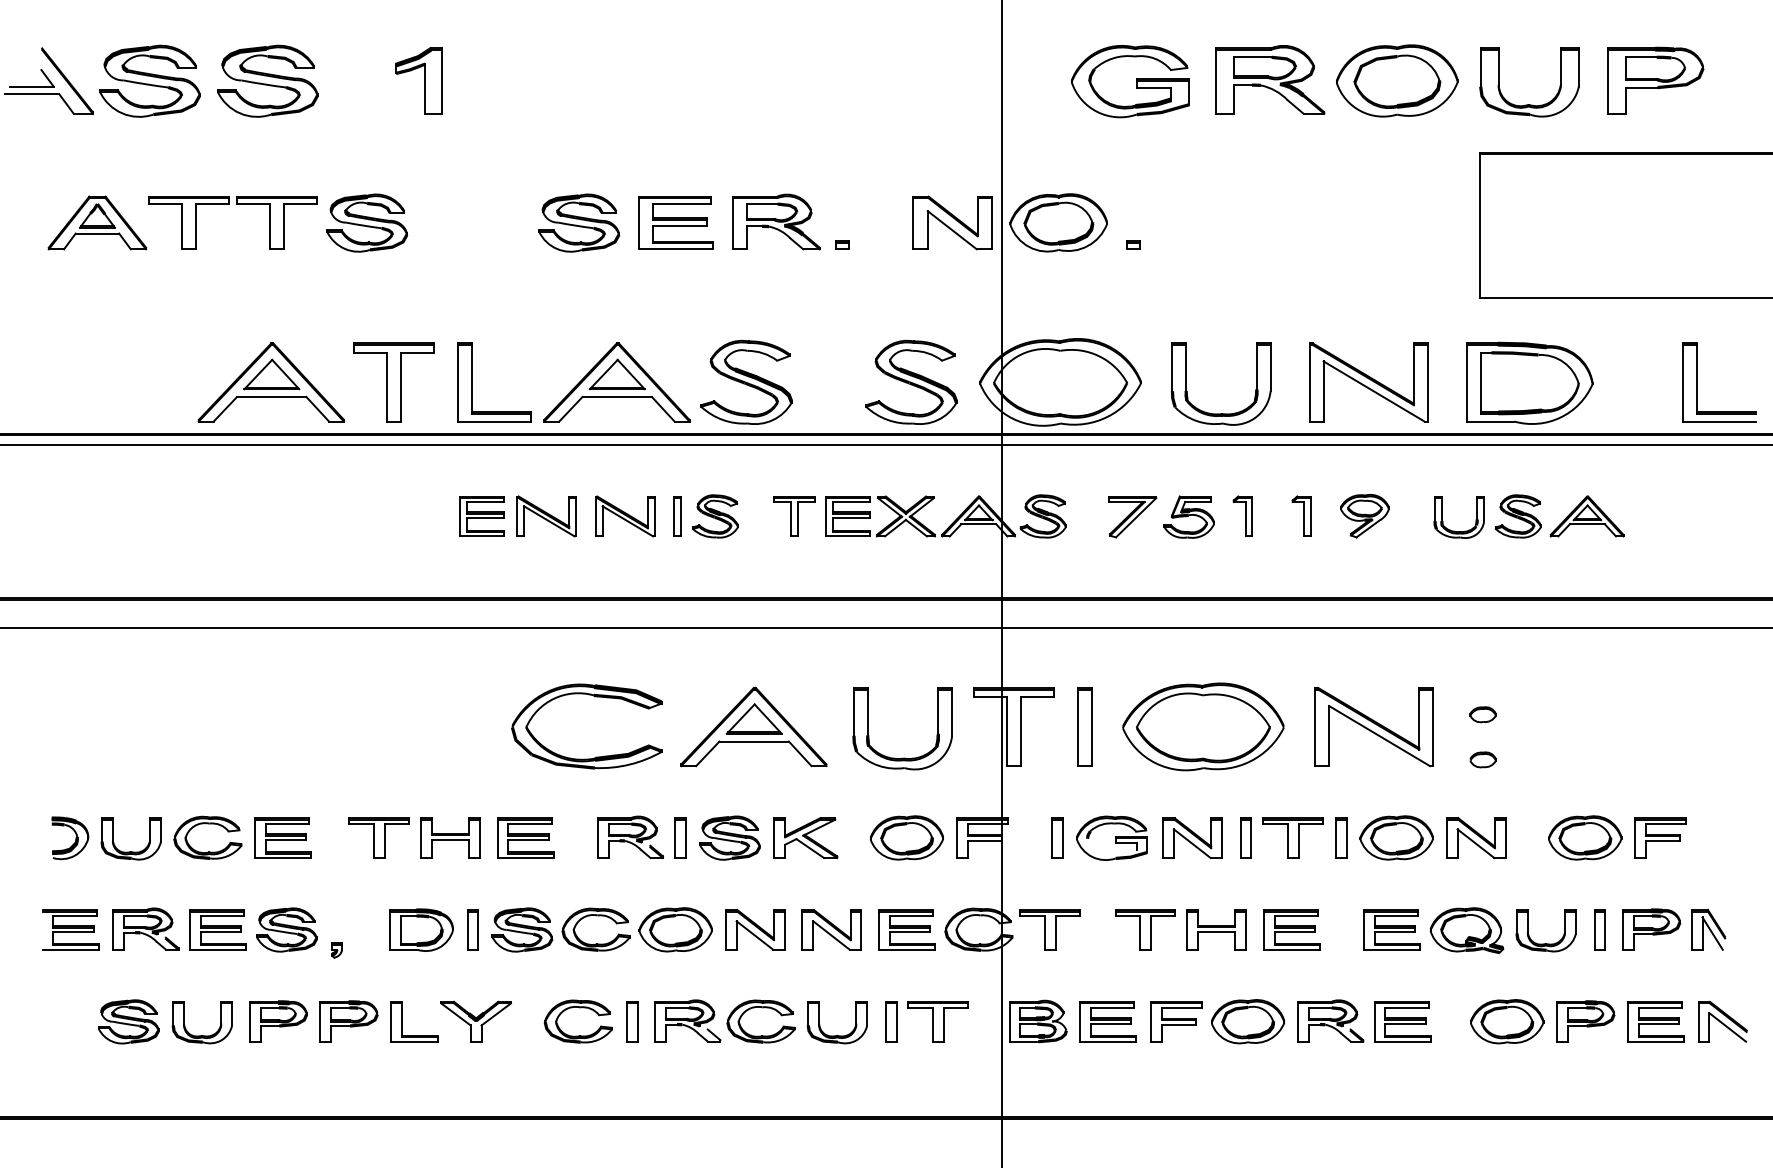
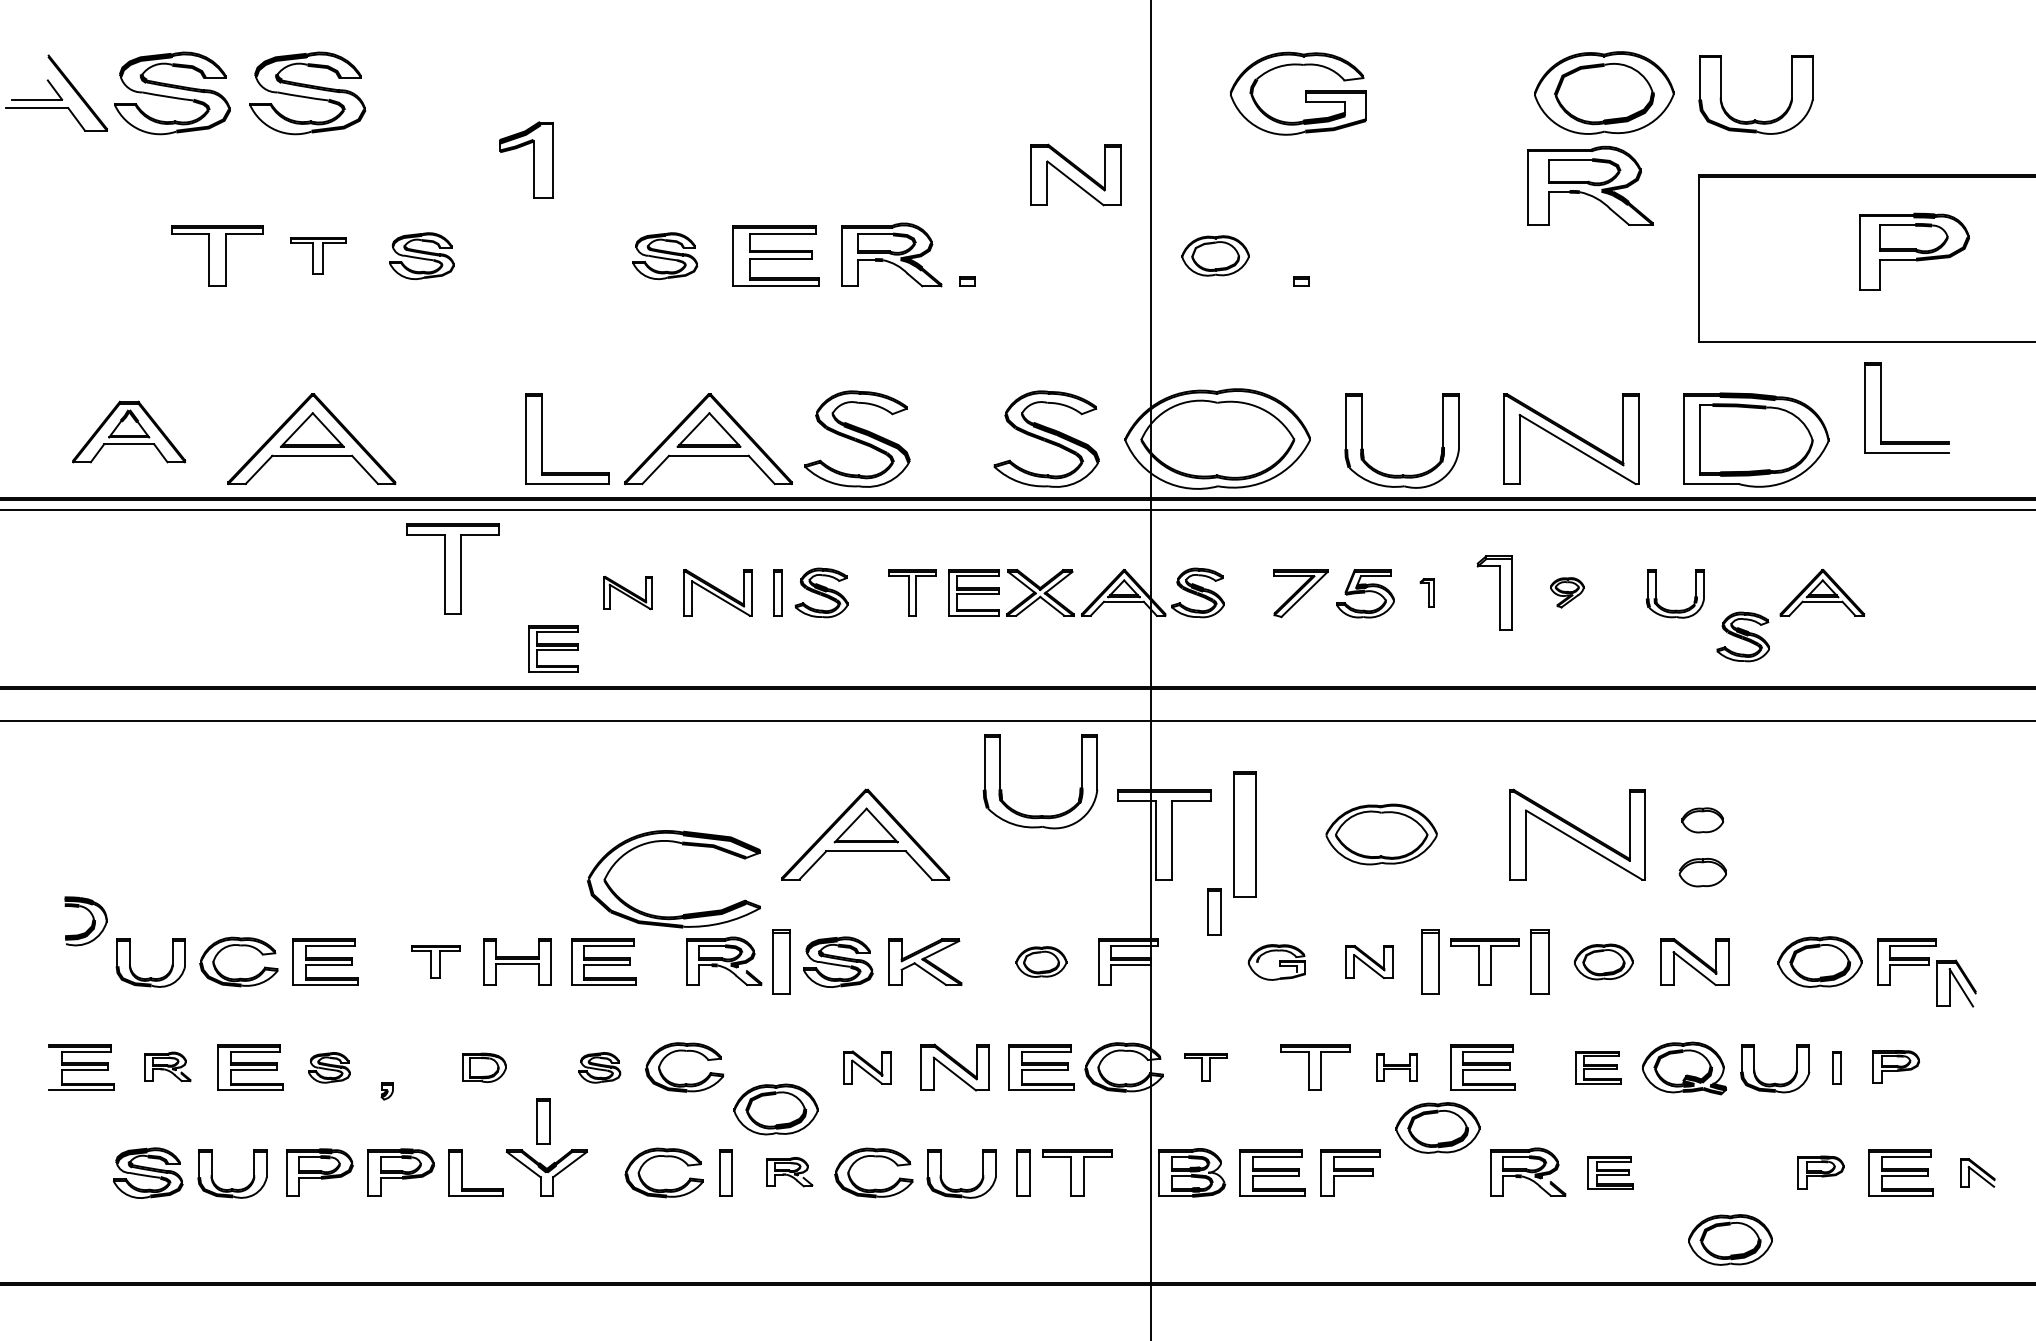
part: (1270, 79) -> (1590, 185), moved
part: (425, 80) -> (533, 159), moved
part: (1656, 80) -> (1914, 251), moved
part: (97, 222) -> (129, 431), moved
part: (276, 222) -> (317, 255), size x0.6
part: (366, 222) -> (421, 255), size x0.7
part: (579, 222) -> (665, 255), size x0.7
part: (952, 222) -> (1075, 174), moved
part: (1058, 222) -> (1215, 255), size x0.6
part: (393, 381) -> (452, 568), moved
part: (1697, 381) -> (1881, 407), moved
part: (481, 516) -> (553, 648), moved
part: (546, 516) -> (627, 592), size x0.7
part: (1242, 516) -> (1426, 592), size x0.6
part: (1301, 516) -> (1494, 592), size x1.6
part: (1365, 516) -> (1567, 592), size x0.6
part: (1517, 516) -> (1742, 636), moved
part: (594, 697) -> (682, 845), moved
part: (1482, 714) -> (1702, 820), size x1.4
part: (1084, 726) -> (1245, 834), size x1.4
part: (1203, 726) -> (1381, 834), size x0.6
part: (902, 758) -> (1040, 815), moved
part: (1482, 759) -> (1702, 871), size x1.6
part: (379, 837) -> (435, 961), size x0.7
part: (680, 837) -> (781, 961), size x1.4
part: (906, 837) -> (1041, 961), size x0.6
part: (1057, 837) -> (1214, 911), moved
part: (1192, 837) -> (1369, 961), size x0.7
part: (1245, 837) -> (1430, 961), size x1.4
part: (1340, 837) -> (1539, 961), size x1.4
part: (1396, 837) -> (1603, 961), size x0.7
part: (1111, 838) -> (1276, 962), size x0.7
part: (75, 840) -> (91, 923), moved
part: (145, 928) -> (167, 1066), size x0.6
part: (1651, 928) -> (1896, 1066), size x0.7
part: (286, 929) -> (329, 1067), size x0.6
part: (421, 929) -> (484, 1067), size x0.6
part: (473, 929) -> (543, 1121), moved
part: (521, 929) -> (599, 1067), size x0.6
part: (675, 929) -> (775, 1109), moved
part: (755, 929) -> (867, 1067), size x0.7
part: (1049, 929) -> (1205, 1067), size x0.6
part: (1216, 929) -> (1396, 1067), size x0.6
part: (1391, 929) -> (1597, 1067), size x0.7
part: (1599, 929) -> (1836, 1067), size x0.7
part: (1708, 929) -> (1956, 983), moved
part: (687, 1020) -> (789, 1171), size x0.6
part: (1247, 1021) -> (1437, 1127), moved
part: (1402, 1021) -> (1610, 1172), size x0.7
part: (1507, 1021) -> (1730, 1239), moved
part: (1585, 1021) -> (1820, 1172), size x0.7
part: (1722, 1021) -> (1977, 1172), size x0.6

